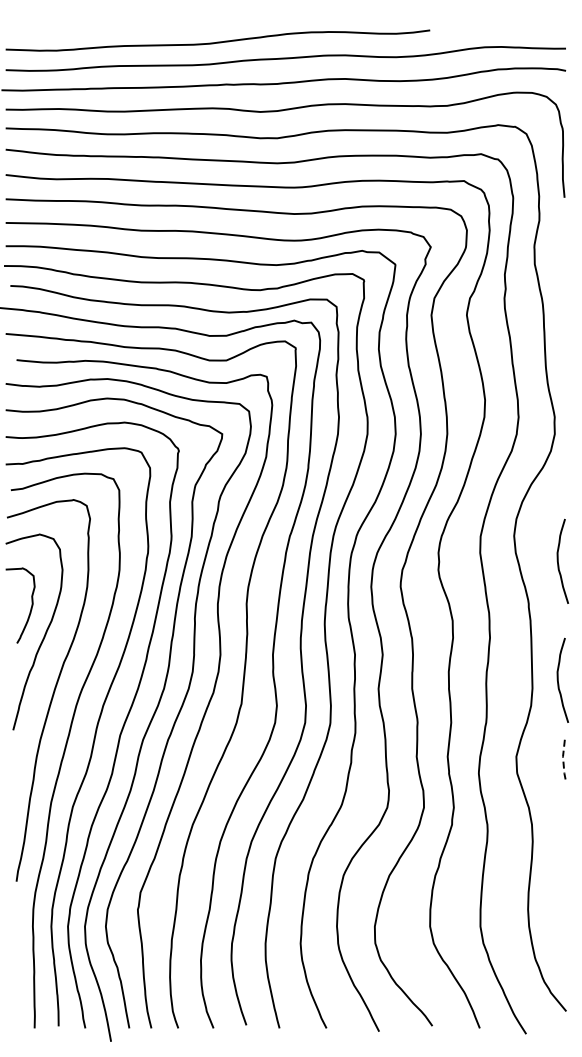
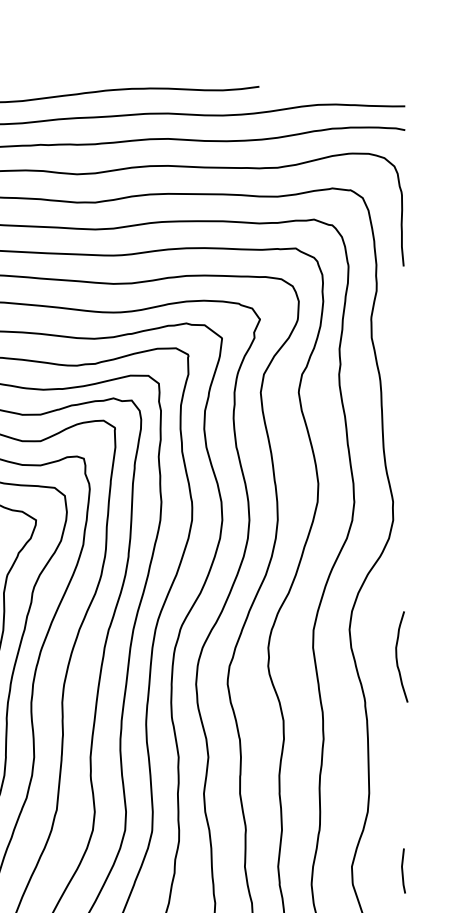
curve: (558, 679) -> (397, 783), removed
line: (563, 761) -> (402, 871), dashed -> solid

